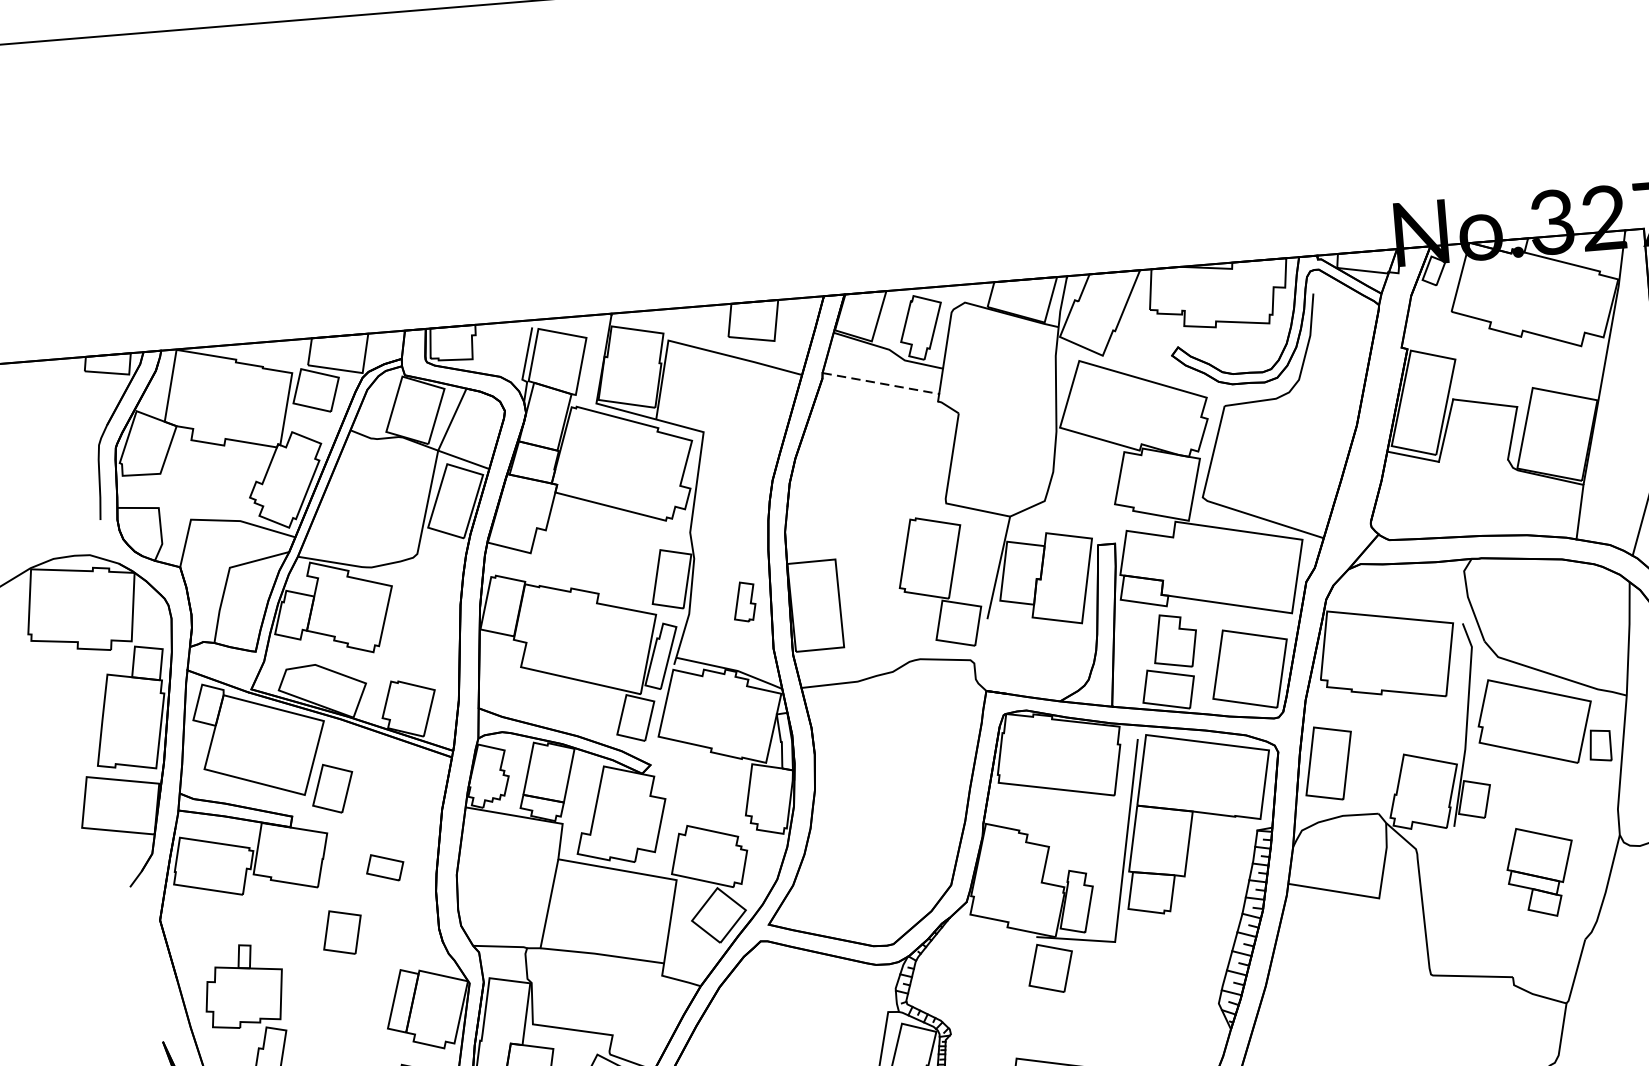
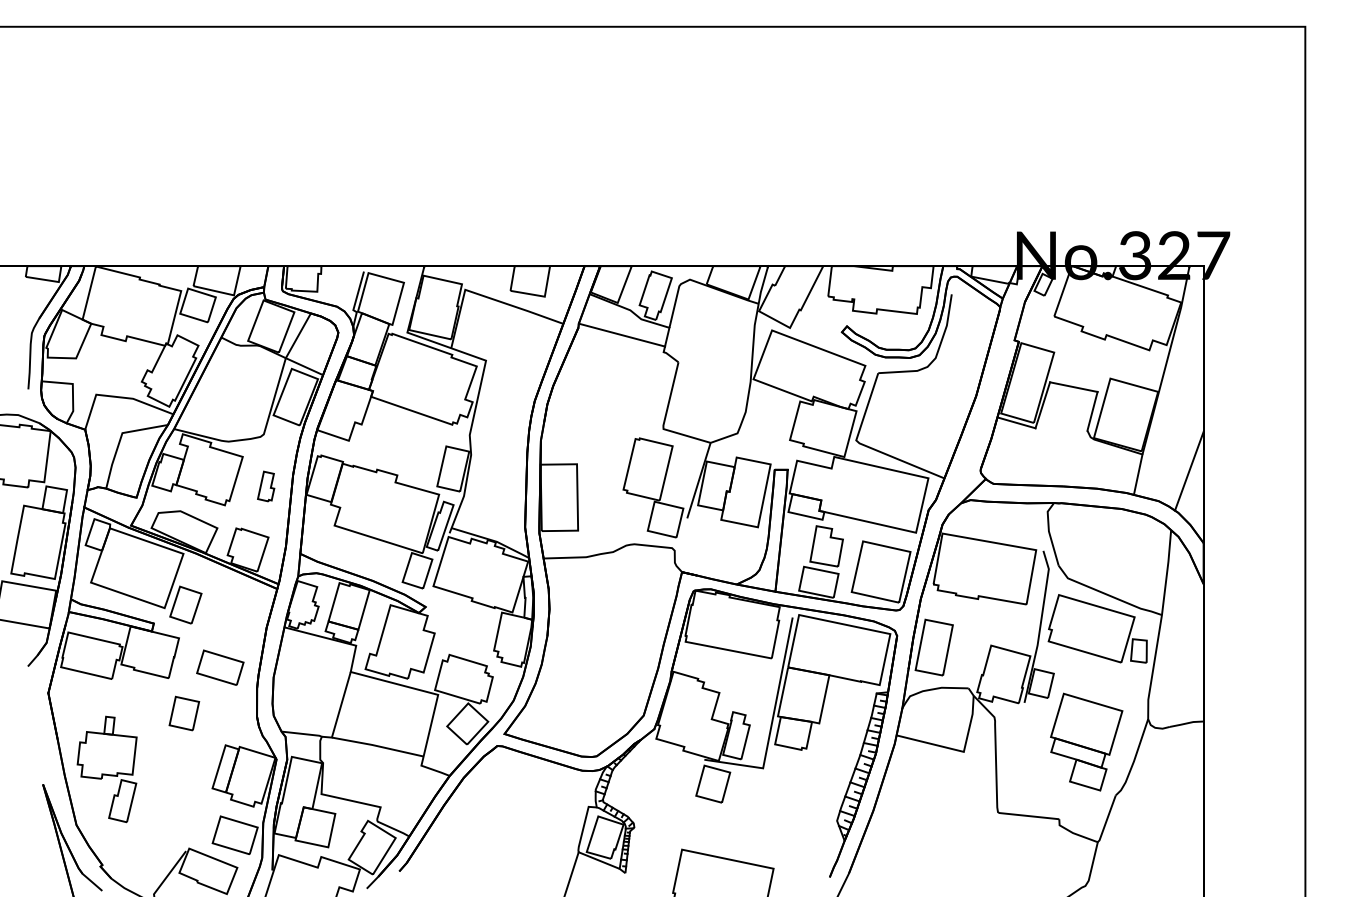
line: (880, 384) -> (621, 335), dashed -> solid
part: (744, 601) -> (266, 486), moved
part: (385, 867) -> (220, 667), size x1.67
part: (1540, 871) -> (1086, 741), size x1.43

